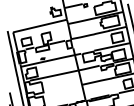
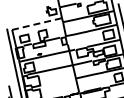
line: (40, 26) -> (37, 24), solid -> dashed

